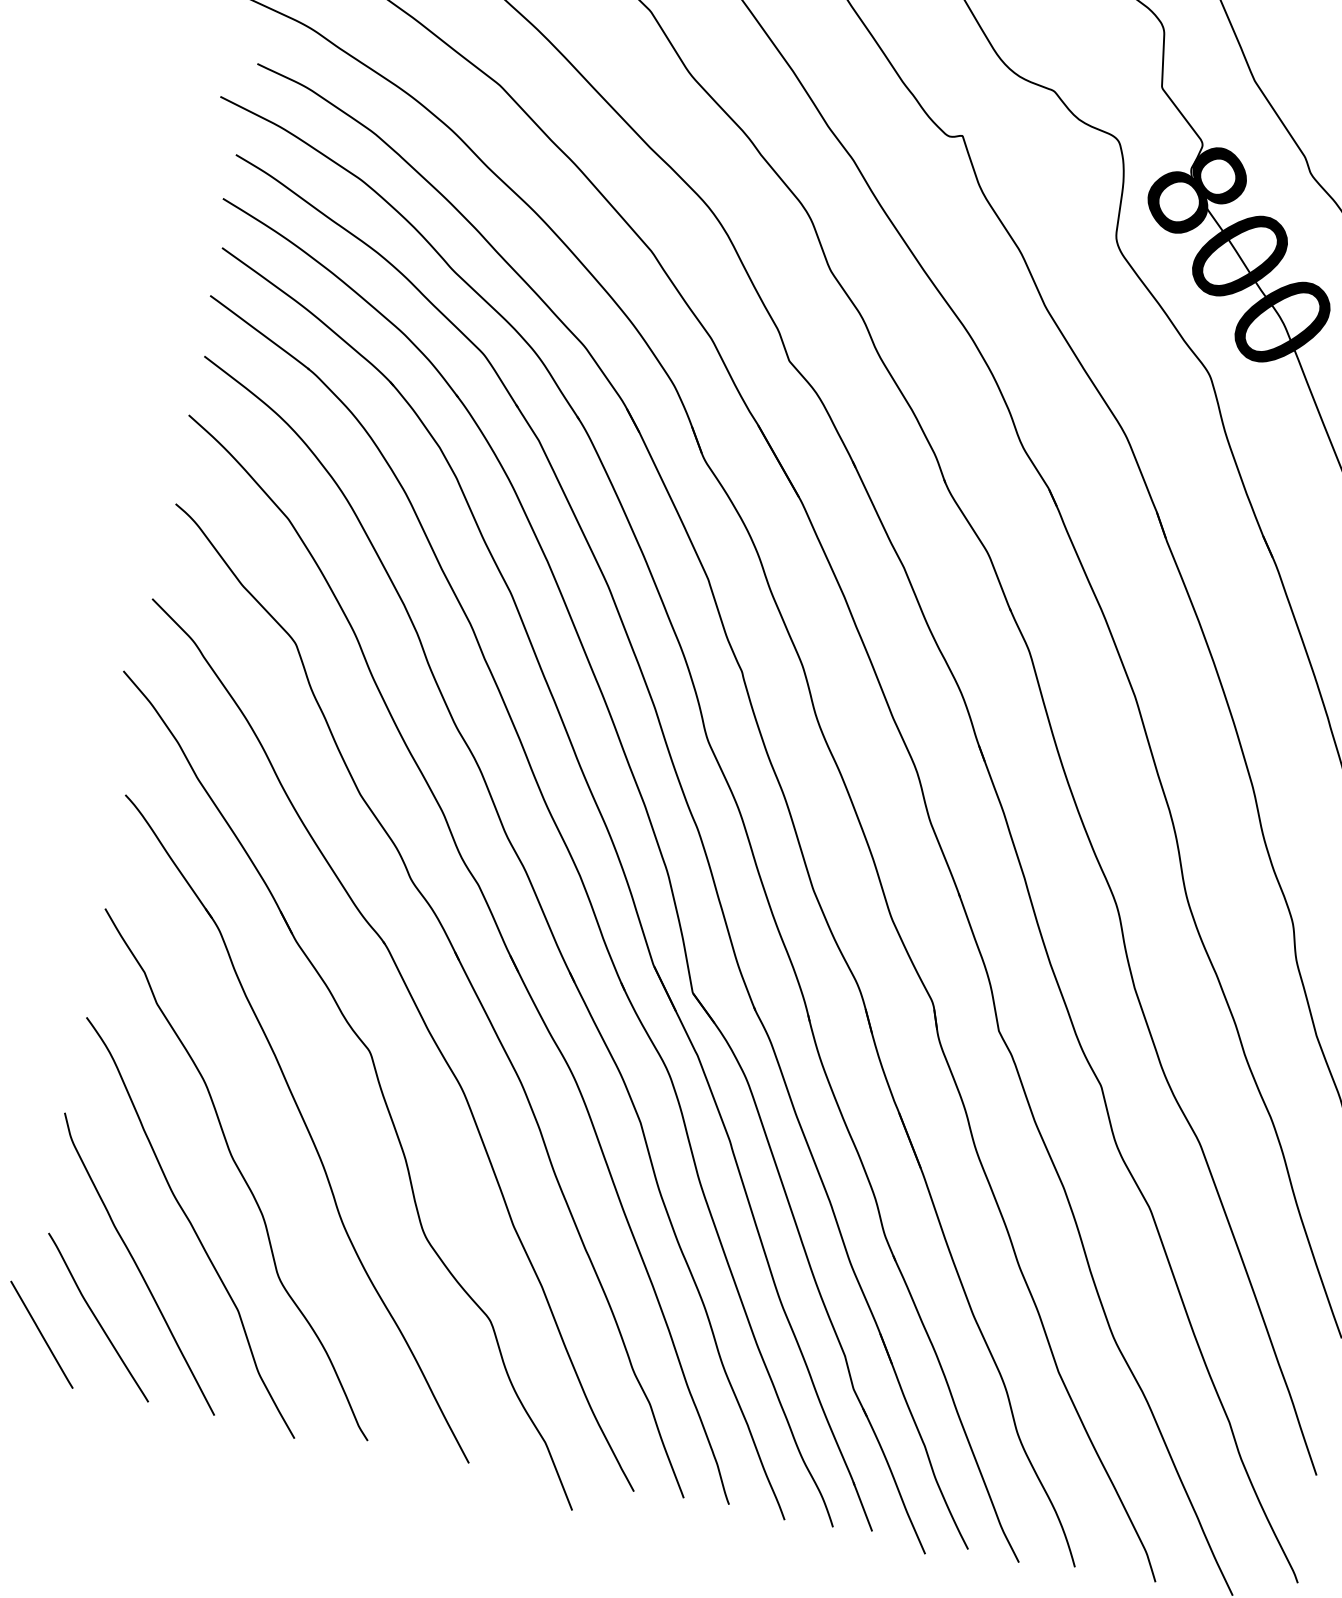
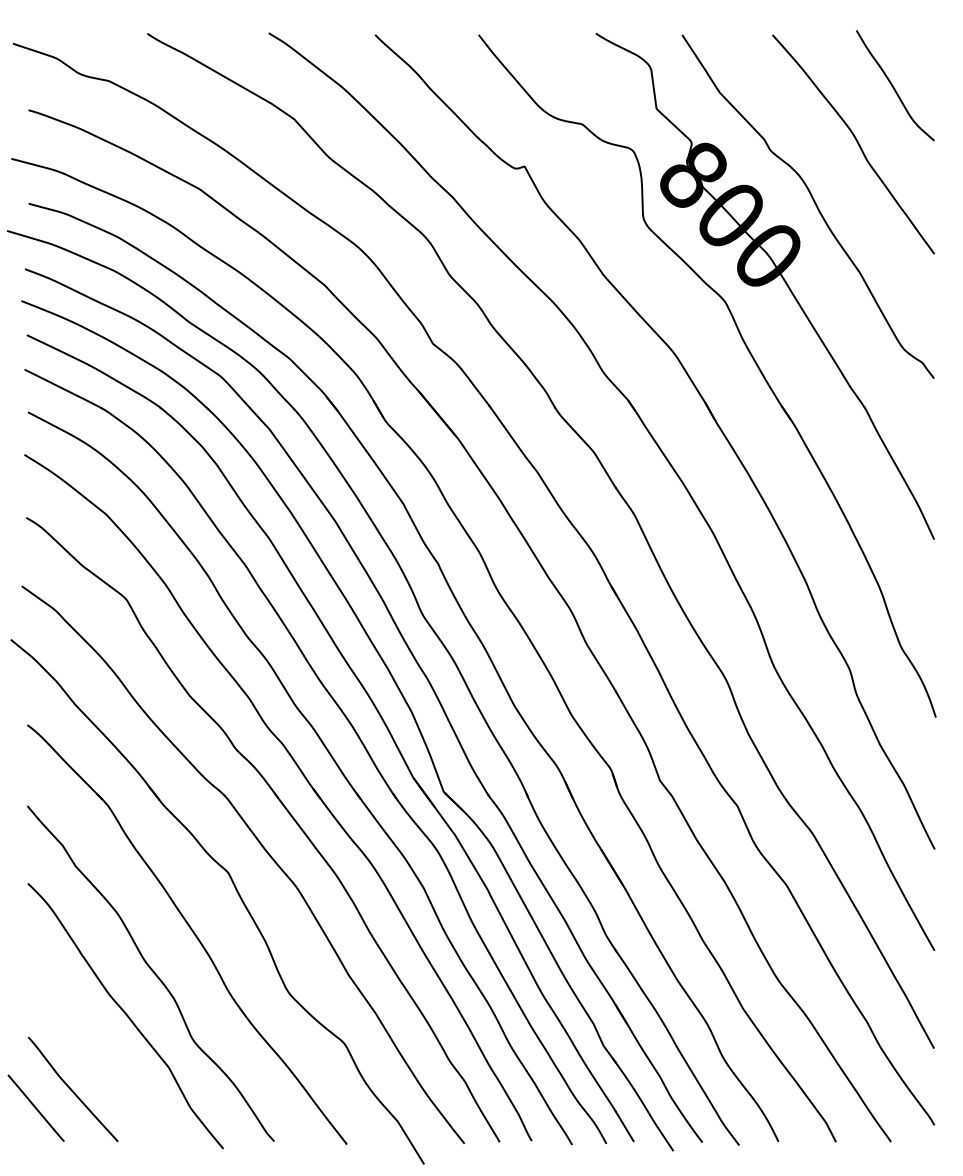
curve: (137, 1263) -> (93, 1047), removed

